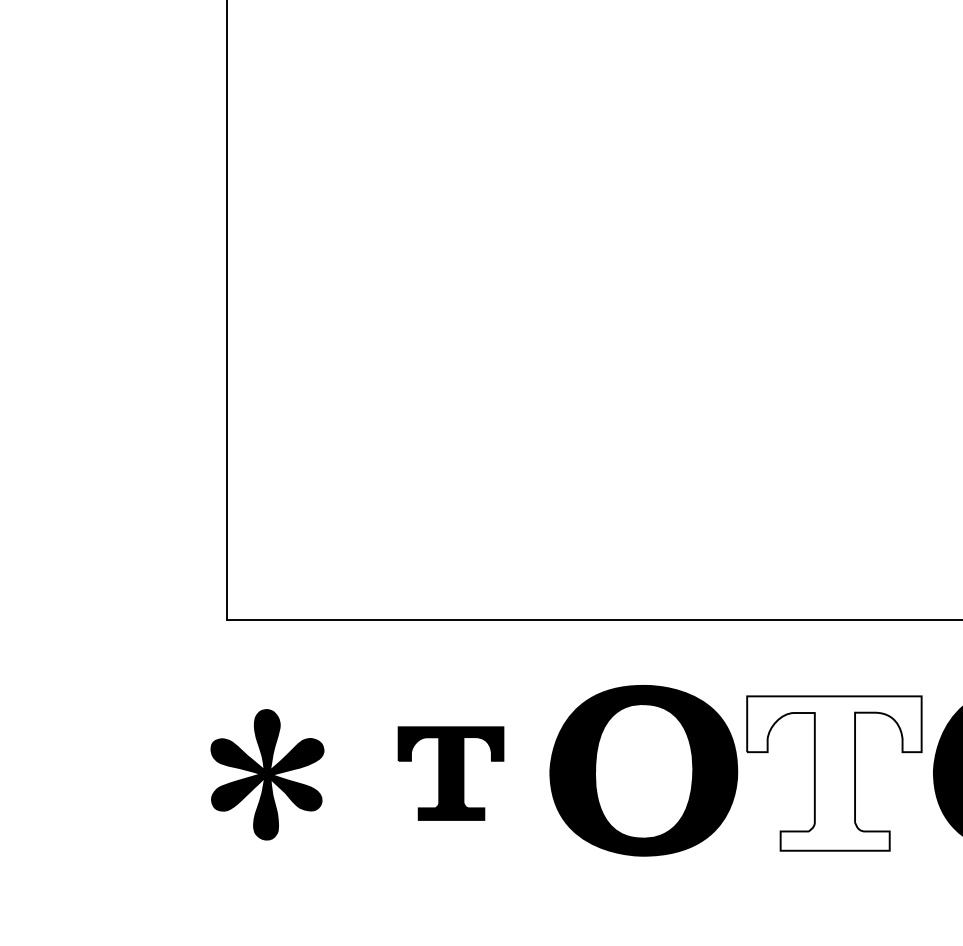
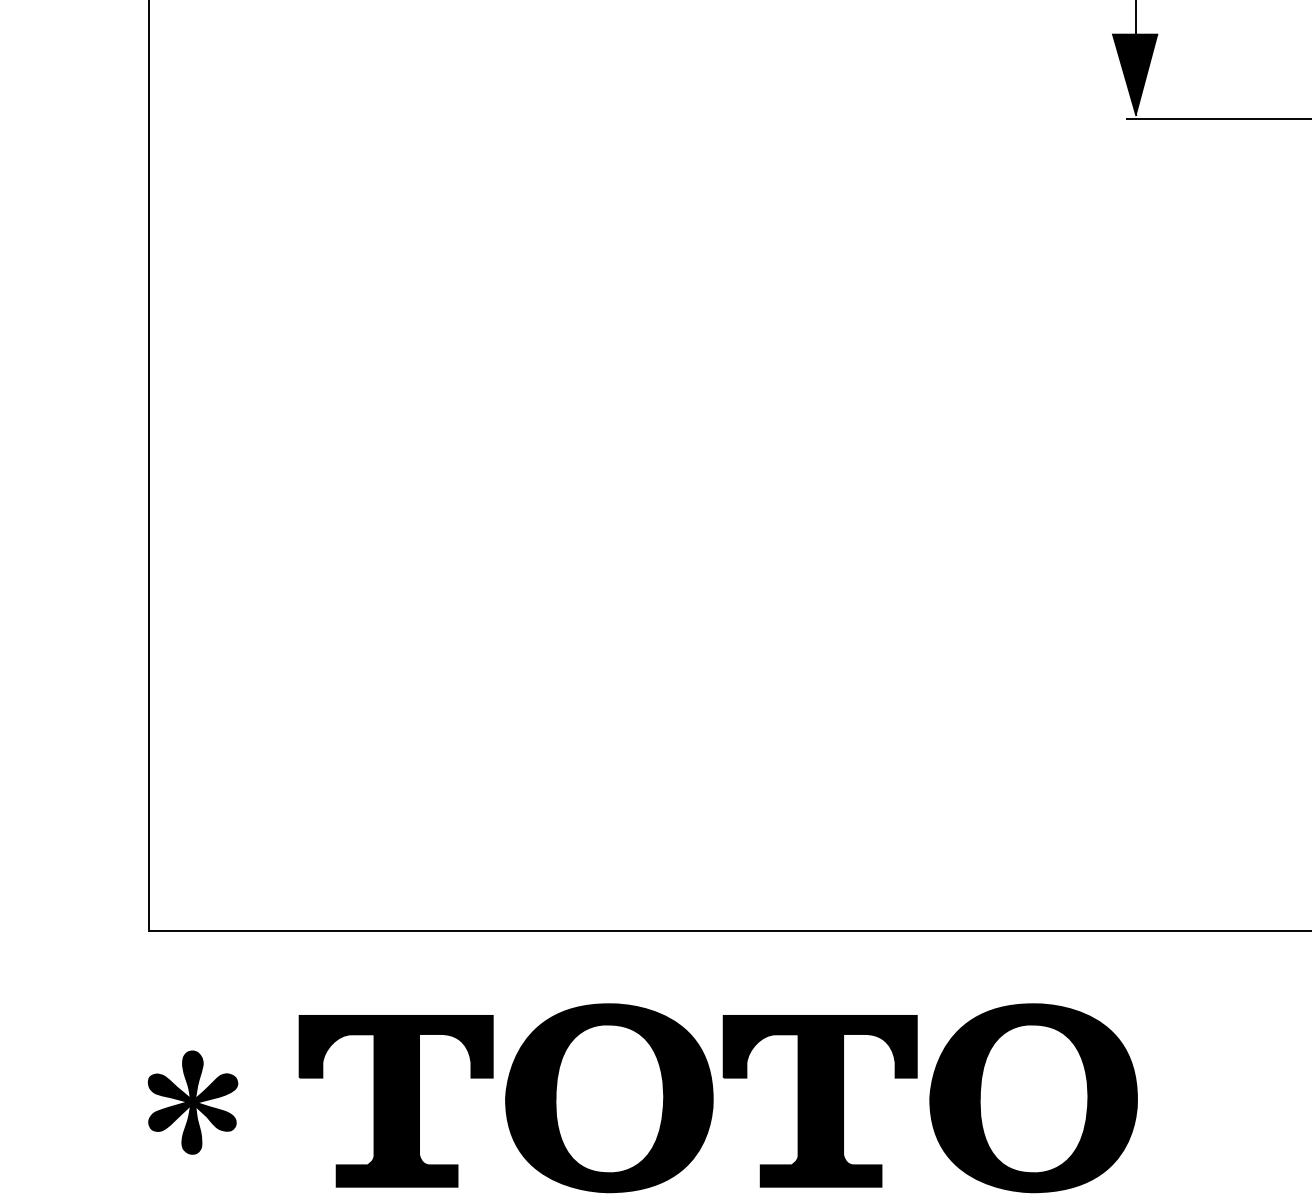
fill: (833, 772) -> (819, 1100), added
part: (450, 773) -> (395, 1101), size x1.67
part: (266, 774) -> (192, 1102), size x0.71

